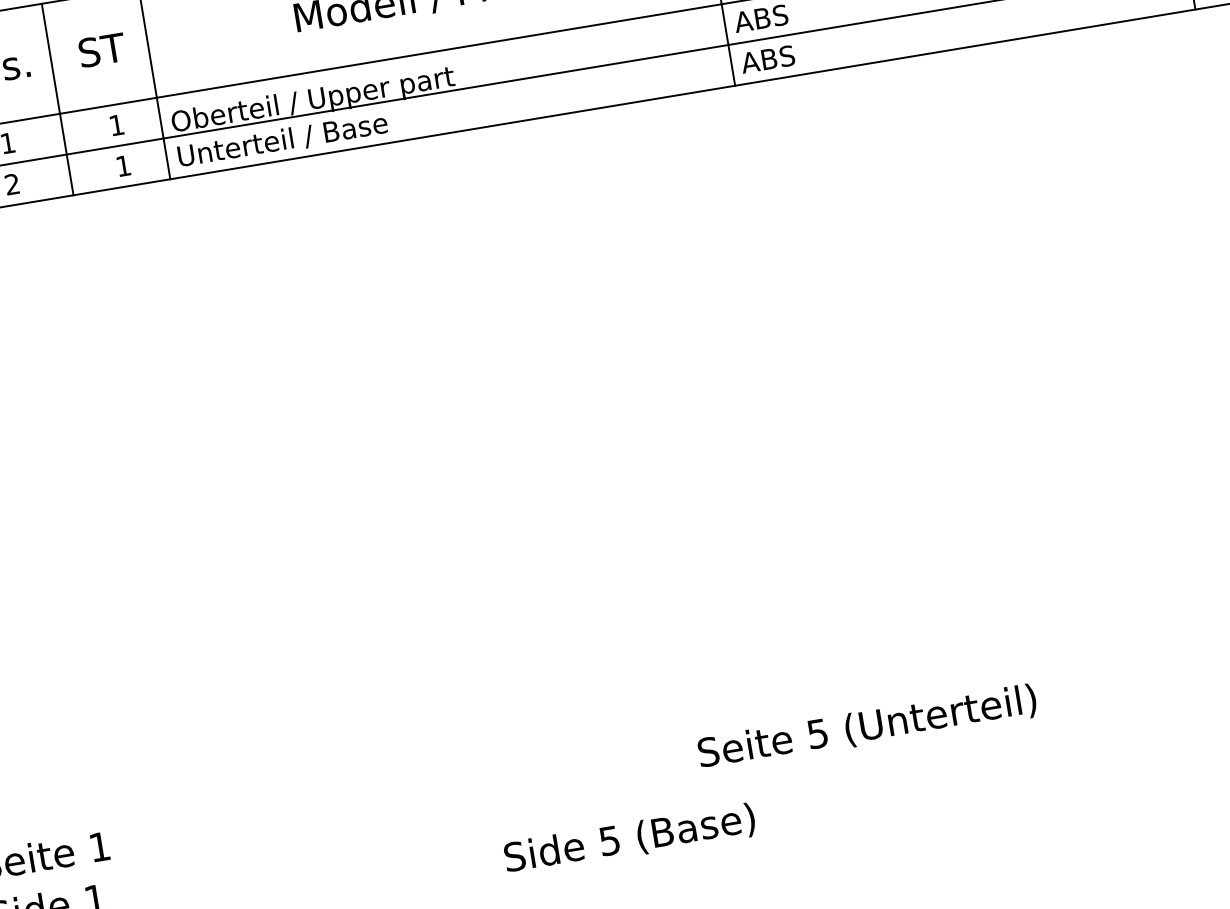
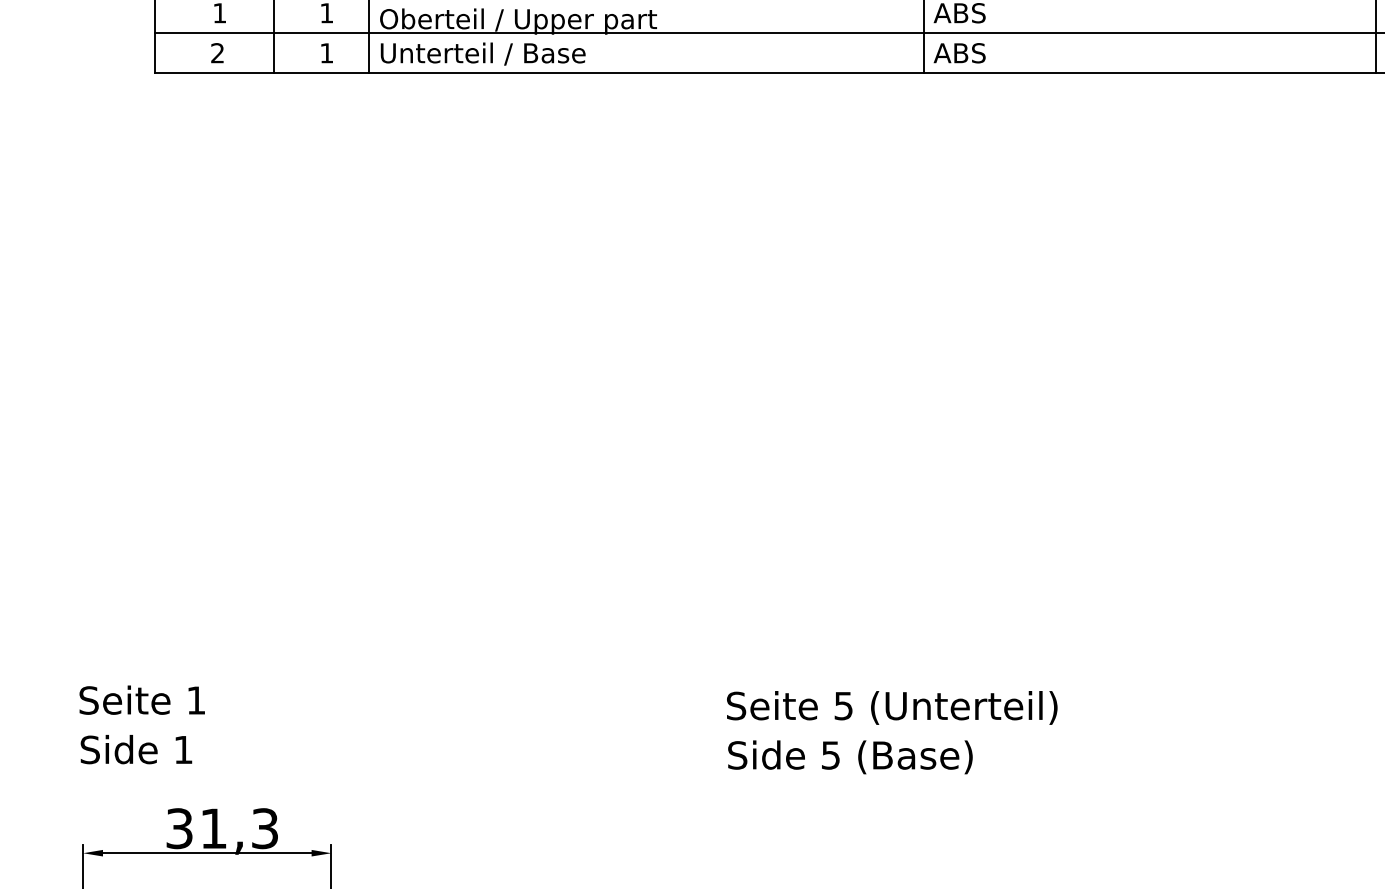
text: (867, 727) -> (892, 707), moved
text: (630, 839) -> (850, 757), moved

